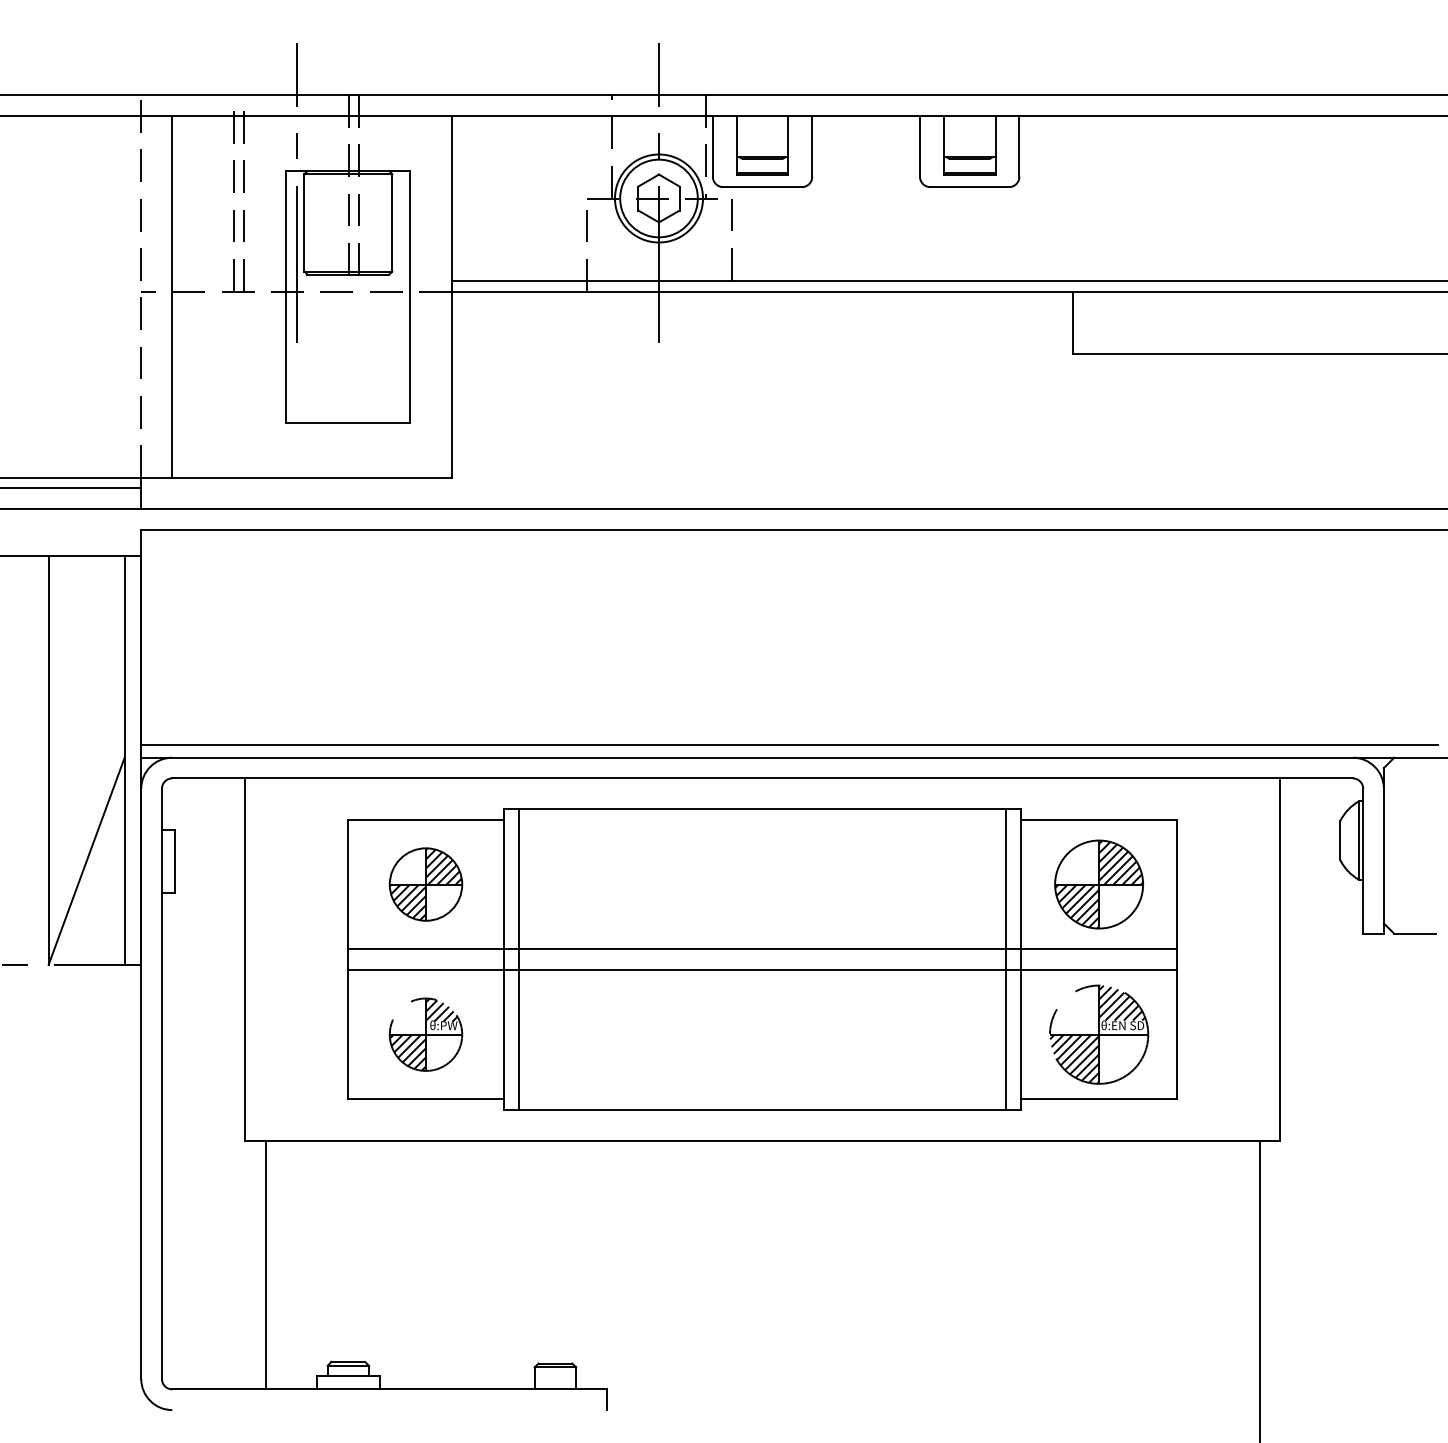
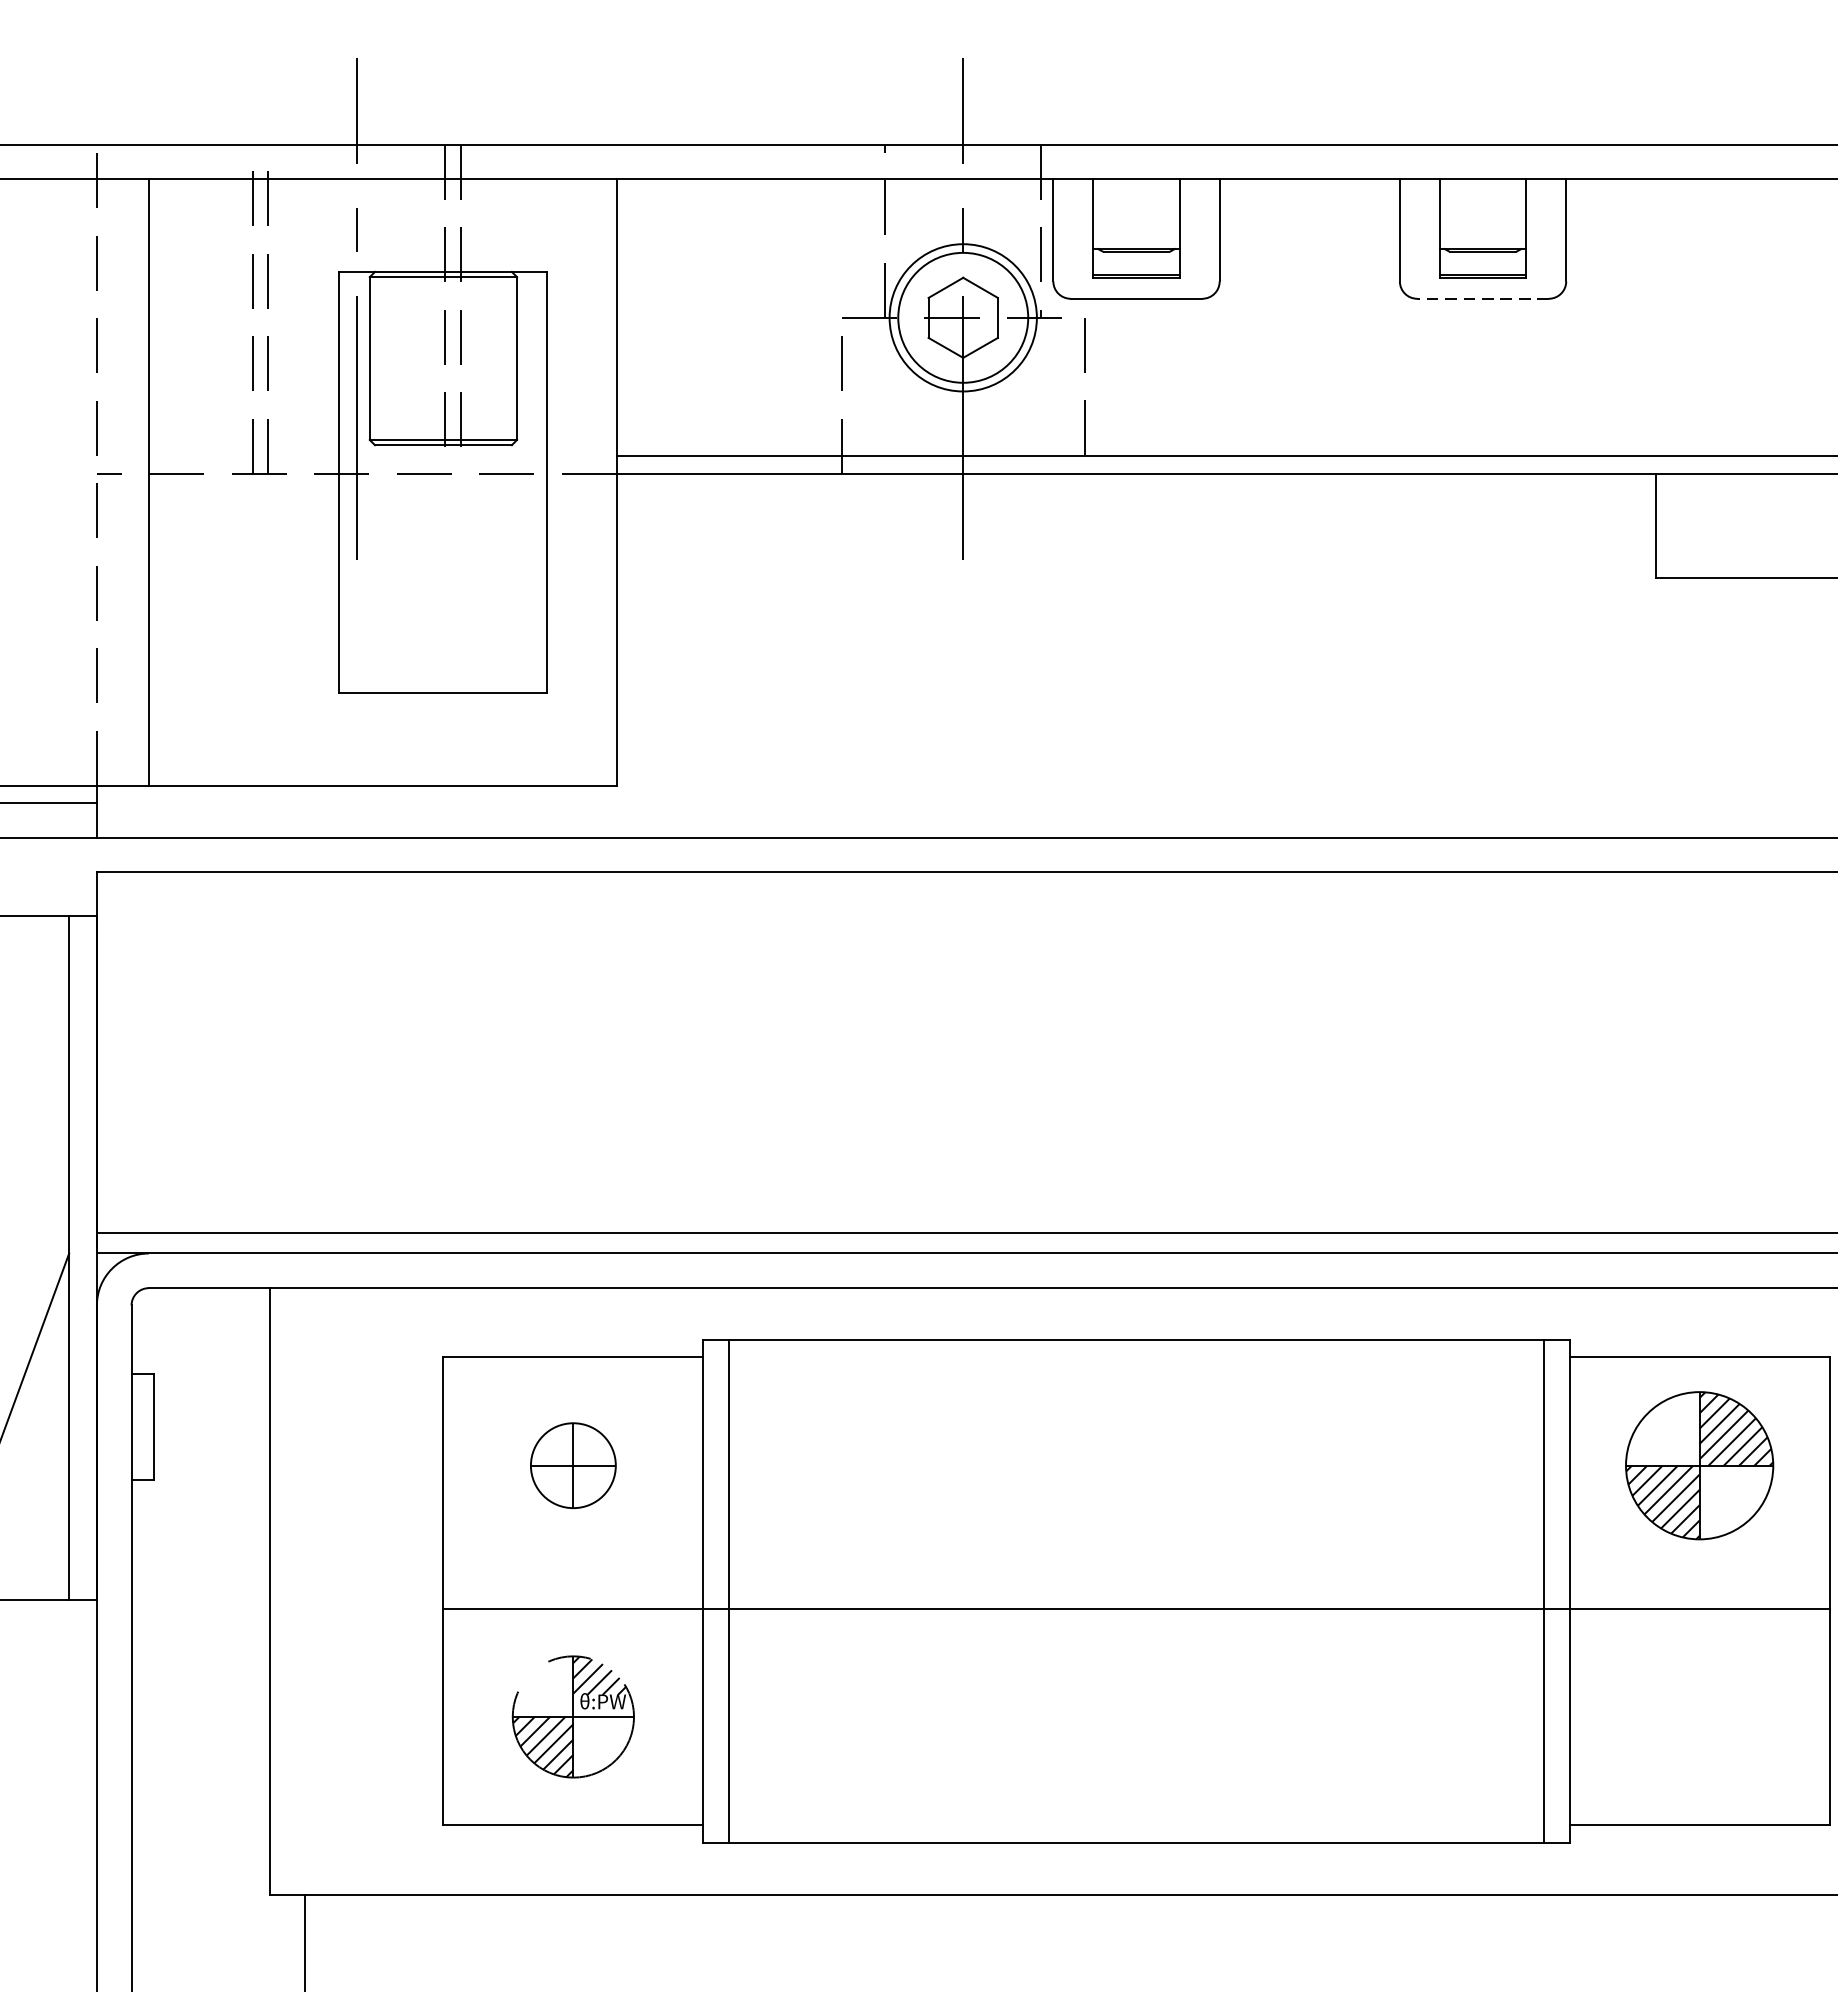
line: (969, 187) -> (1482, 299), solid -> dashed
part: (425, 884) -> (572, 1465), size x0.7
line: (762, 949) -> (1136, 1574), removed
part: (1099, 1034) -> (1700, 1716), removed

